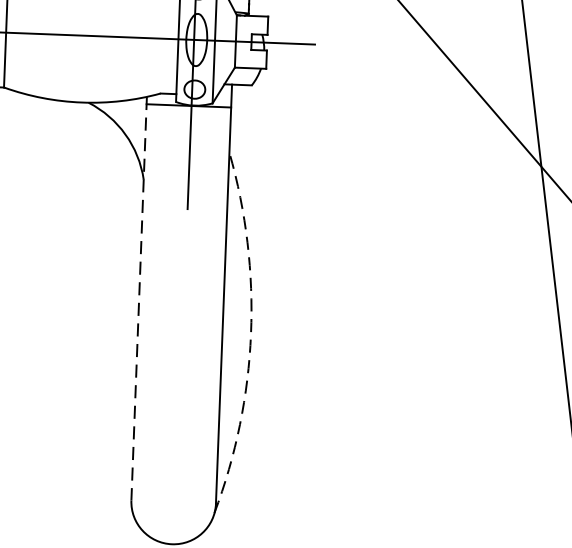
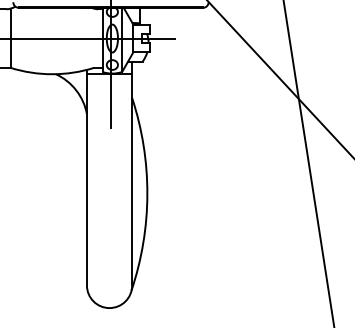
line: (138, 298) -> (86, 177), dashed -> solid
arc: (251, 334) -> (147, 194), dashed -> solid

